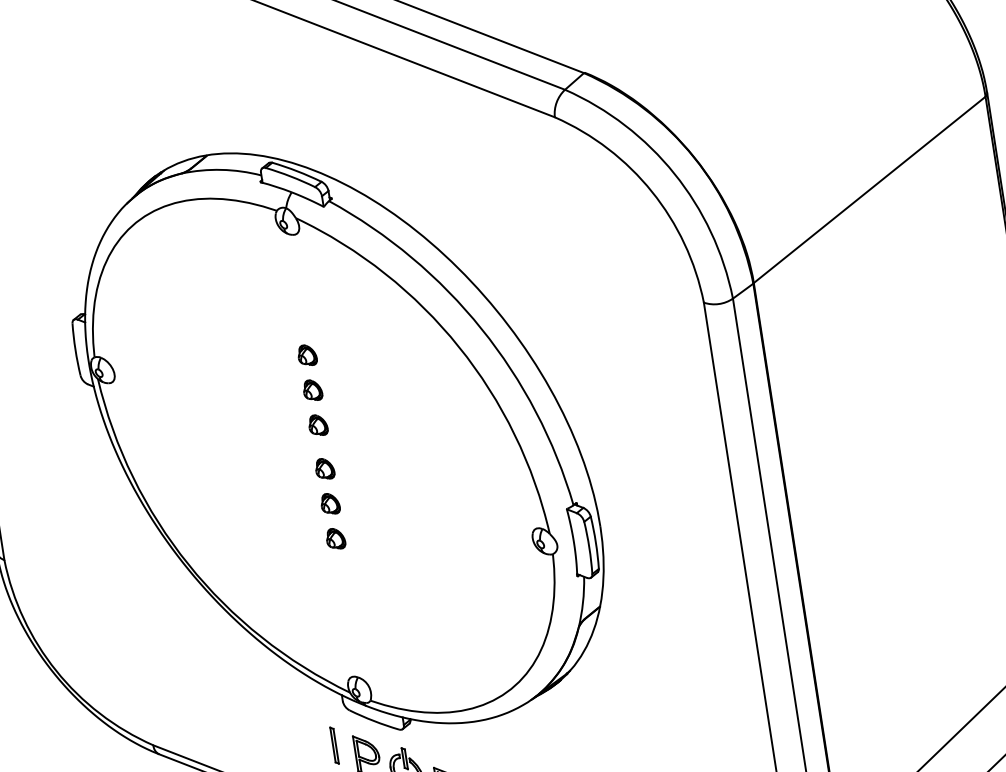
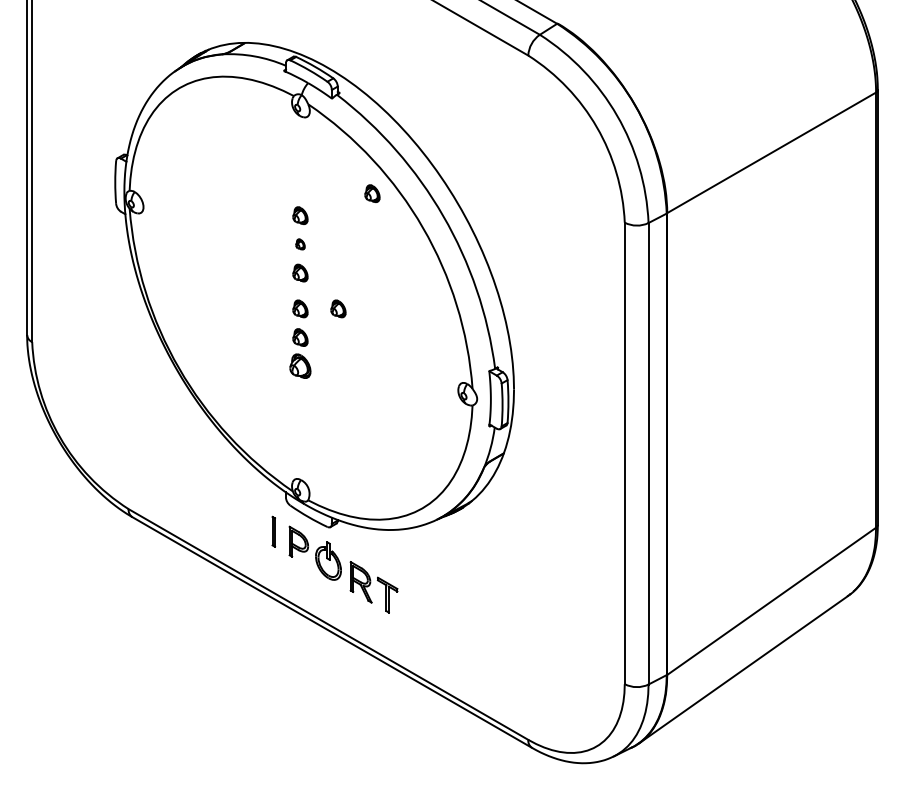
part: (391, 314) -> (372, 193), added
part: (312, 390) -> (300, 244), size x0.6
part: (371, 461) -> (338, 308), added
part: (335, 539) -> (300, 366), size x1.4

